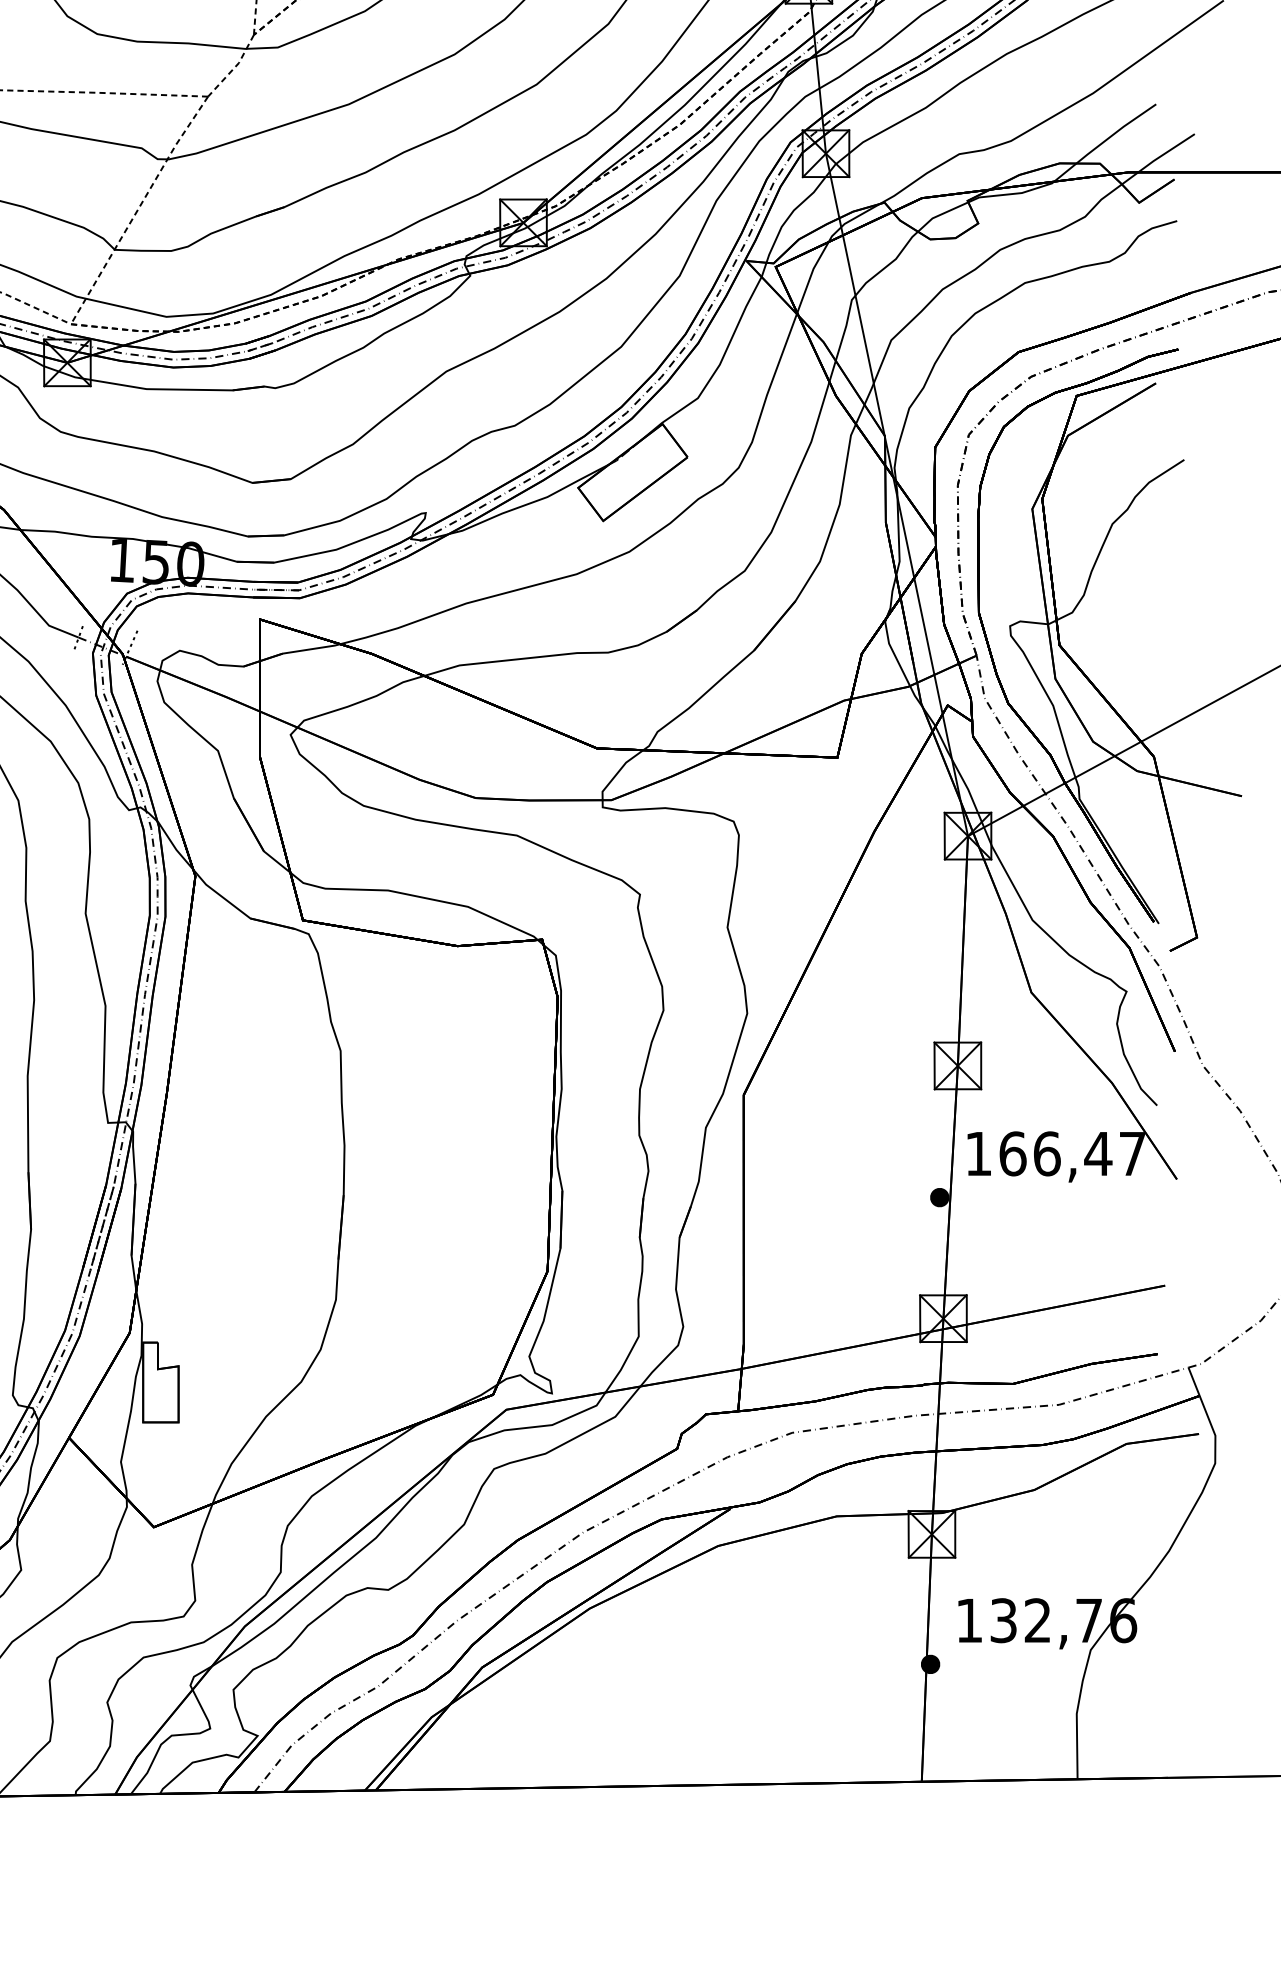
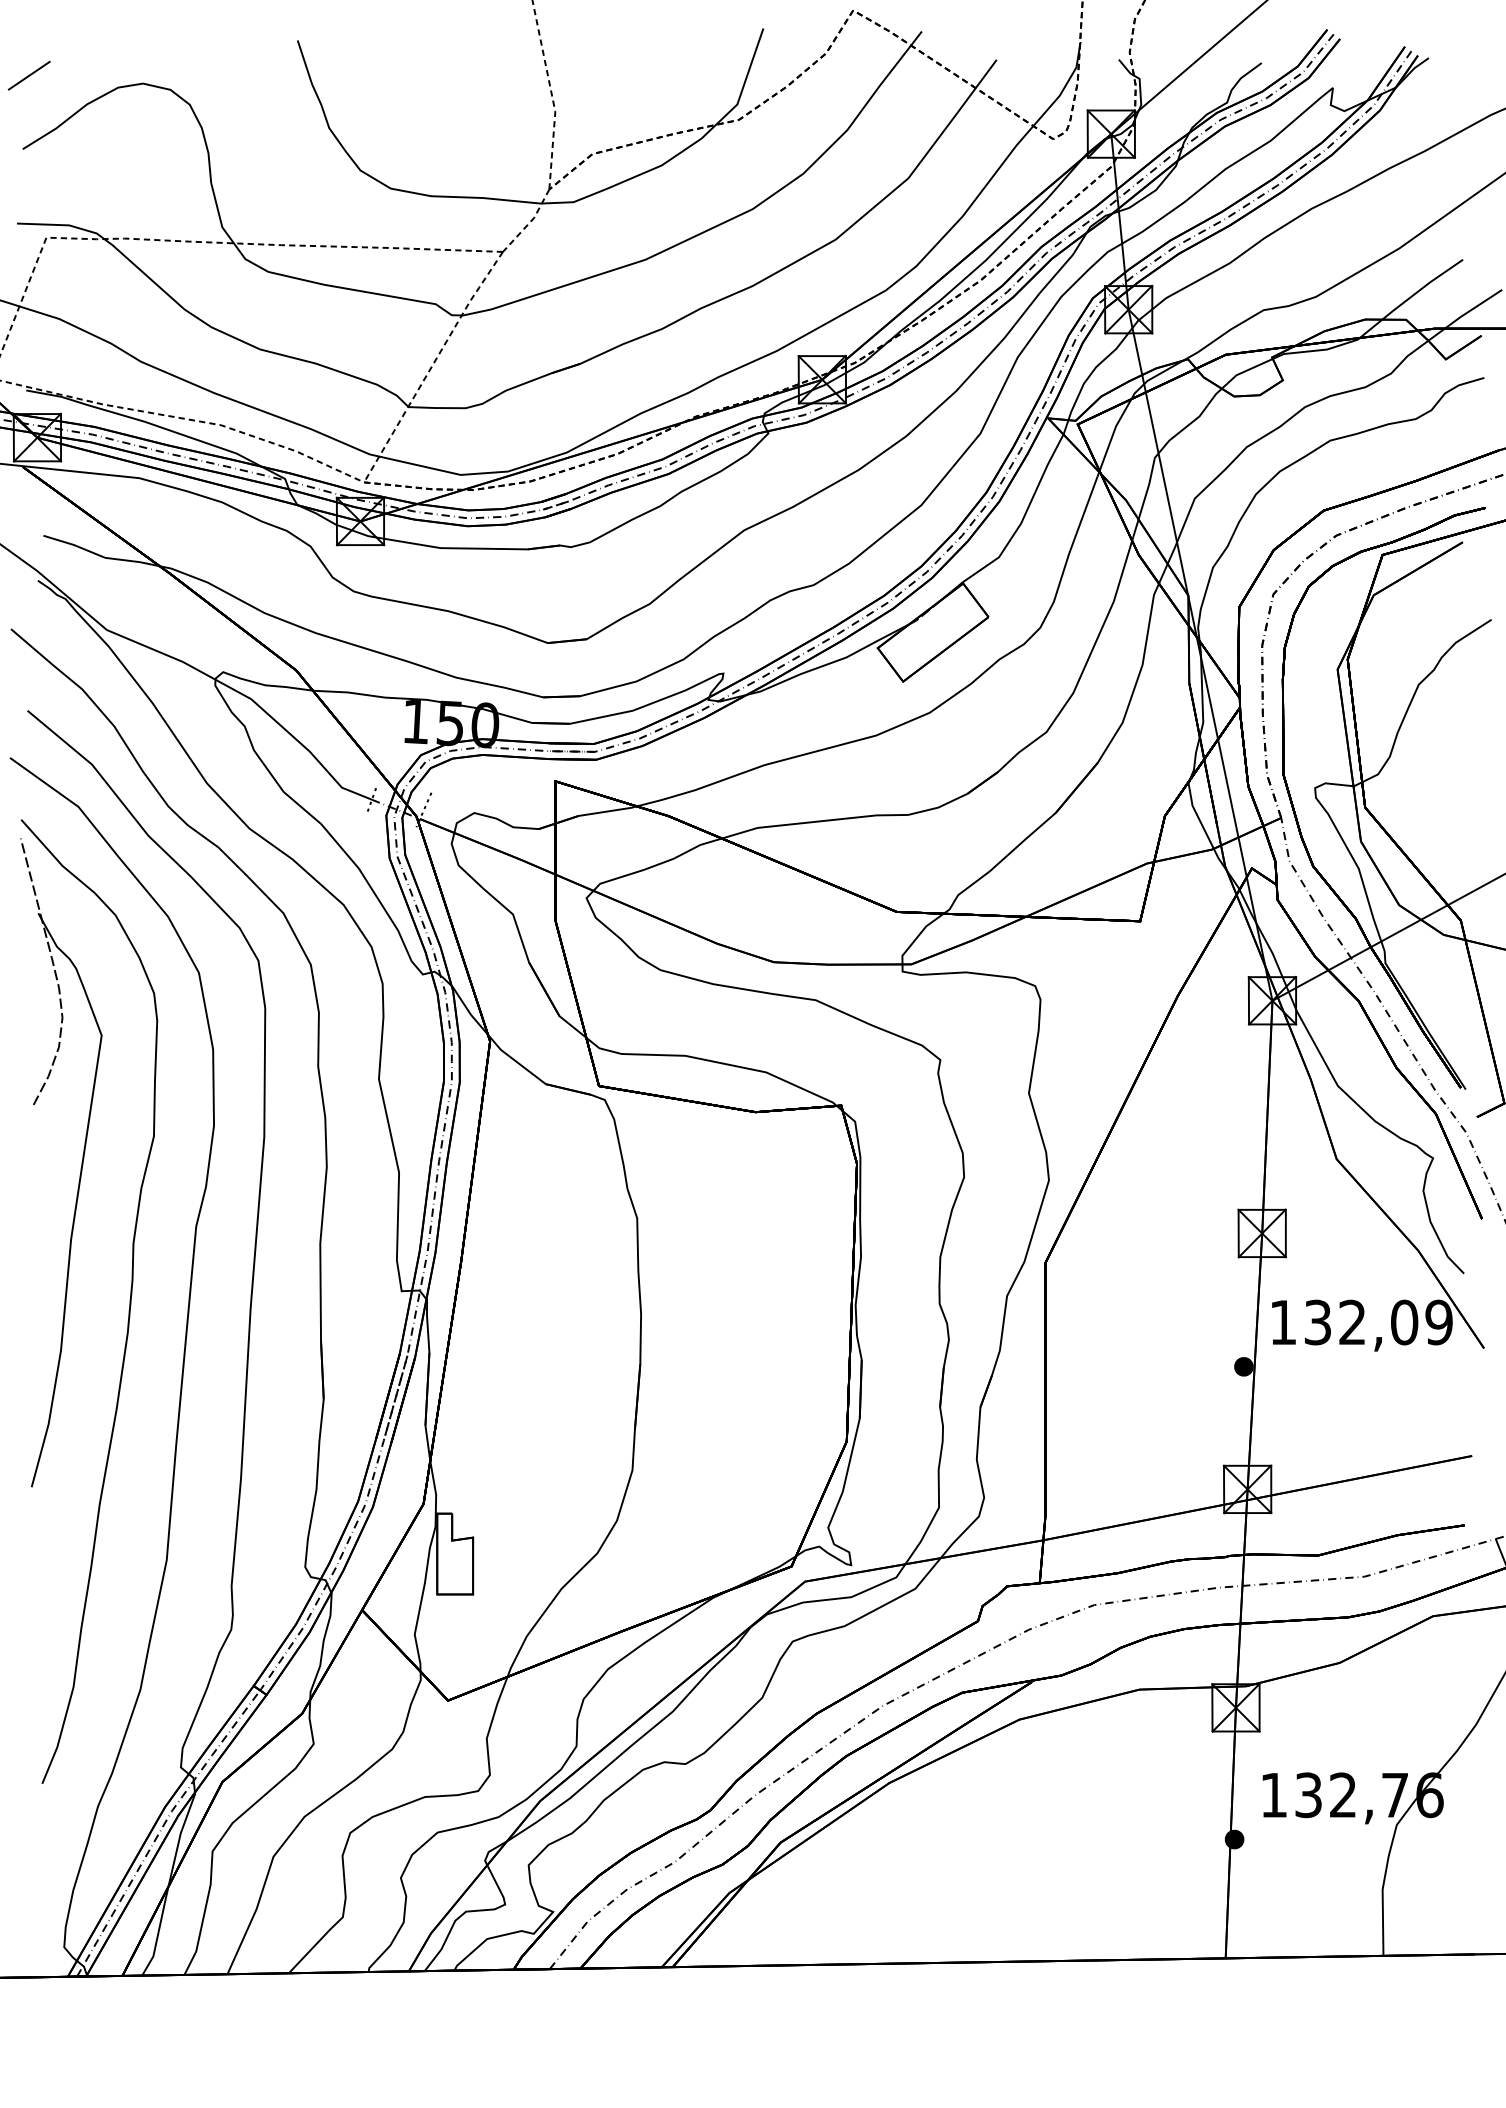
text: (1072, 1153) -> (1378, 1322), 166,47 -> 132,09

